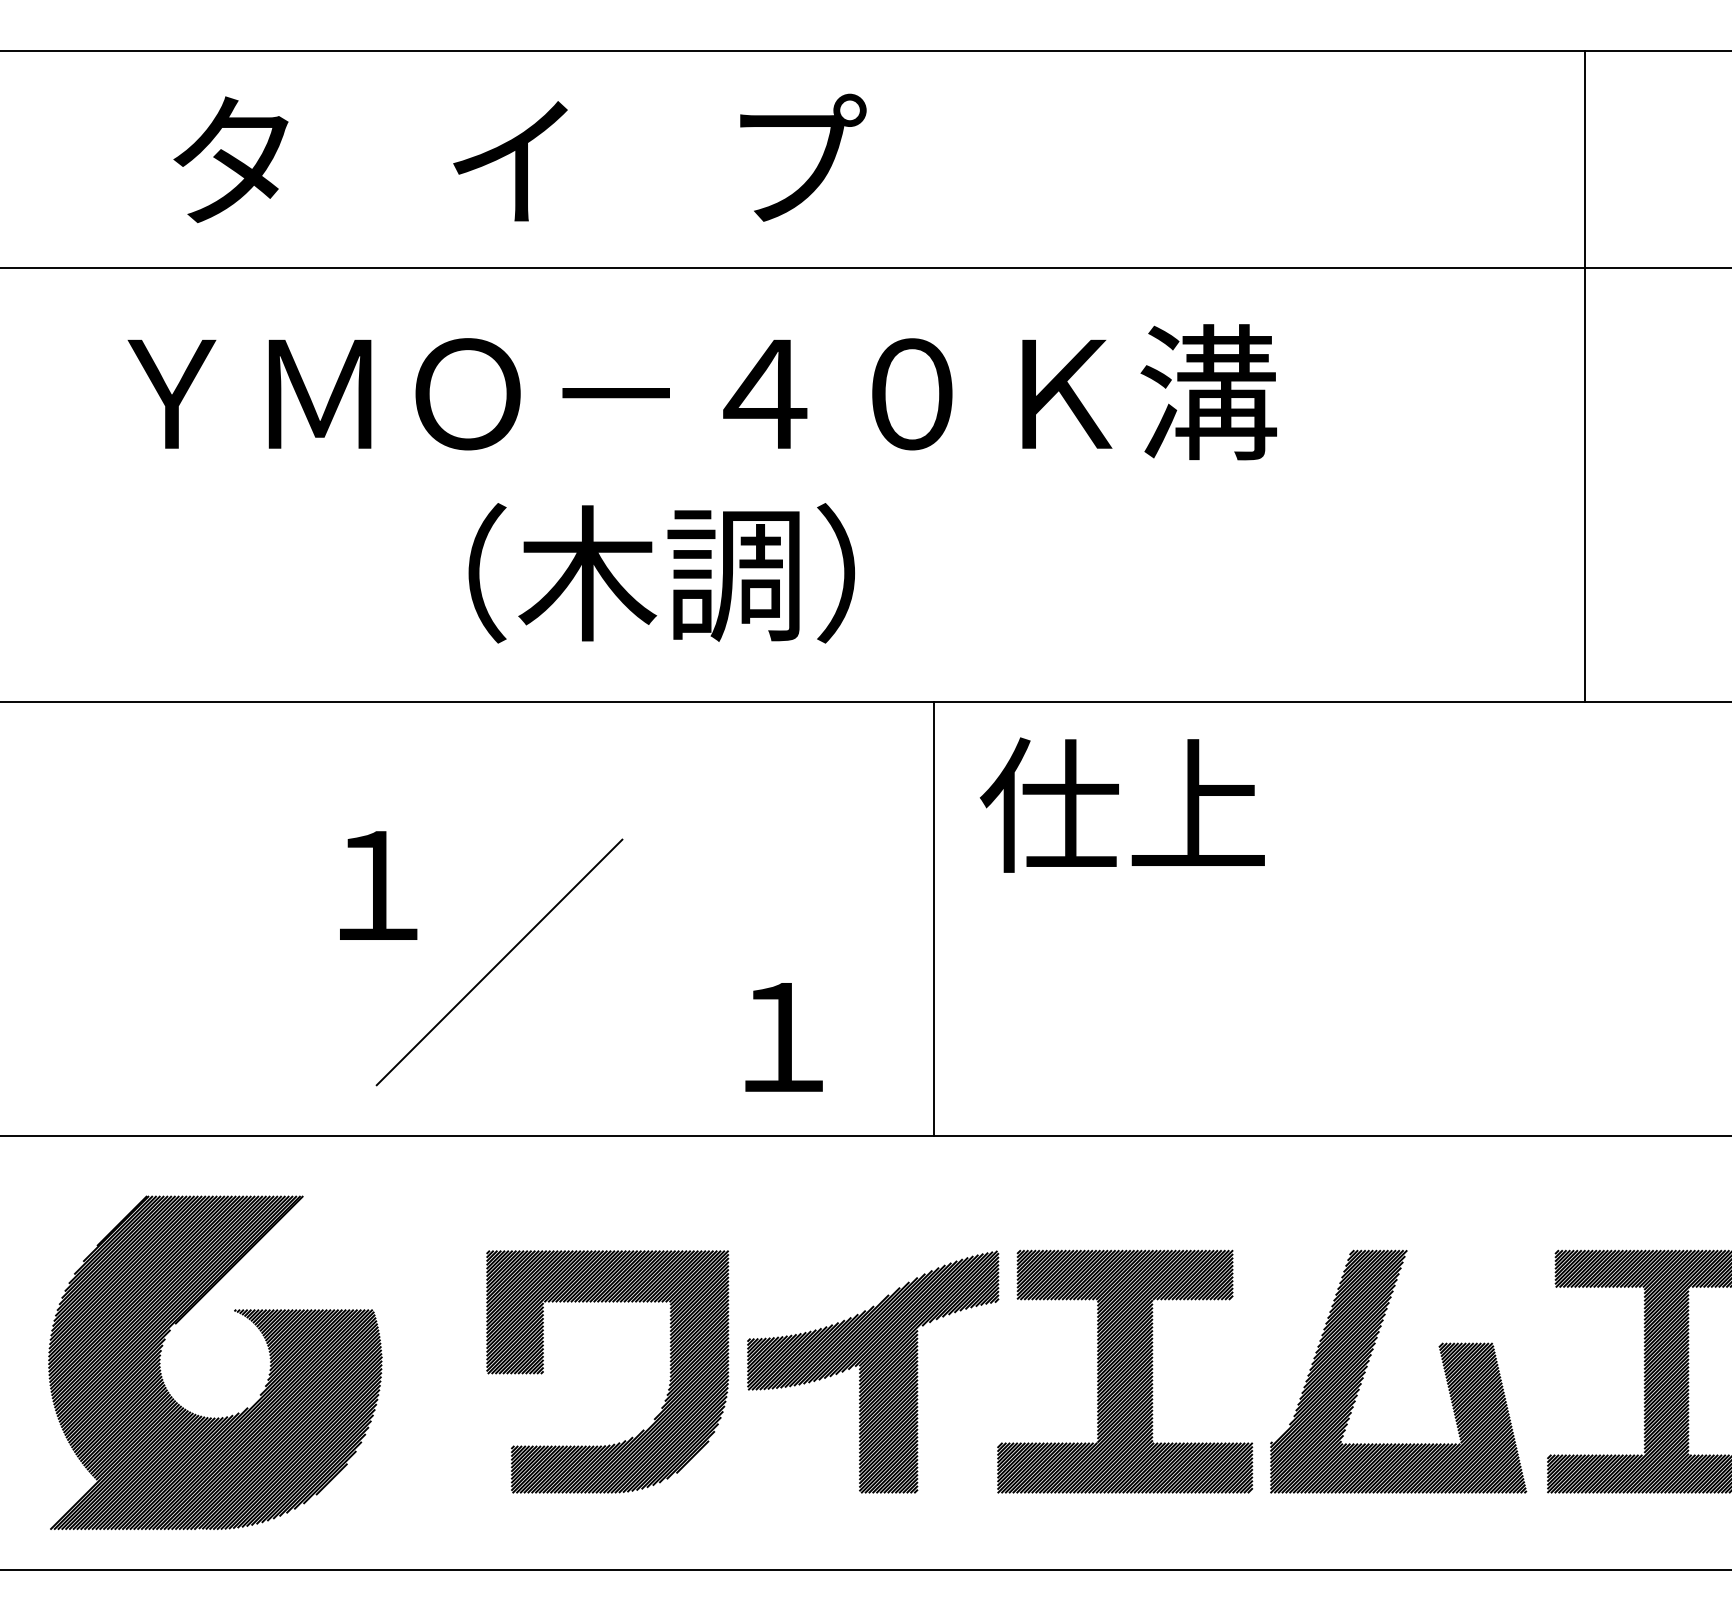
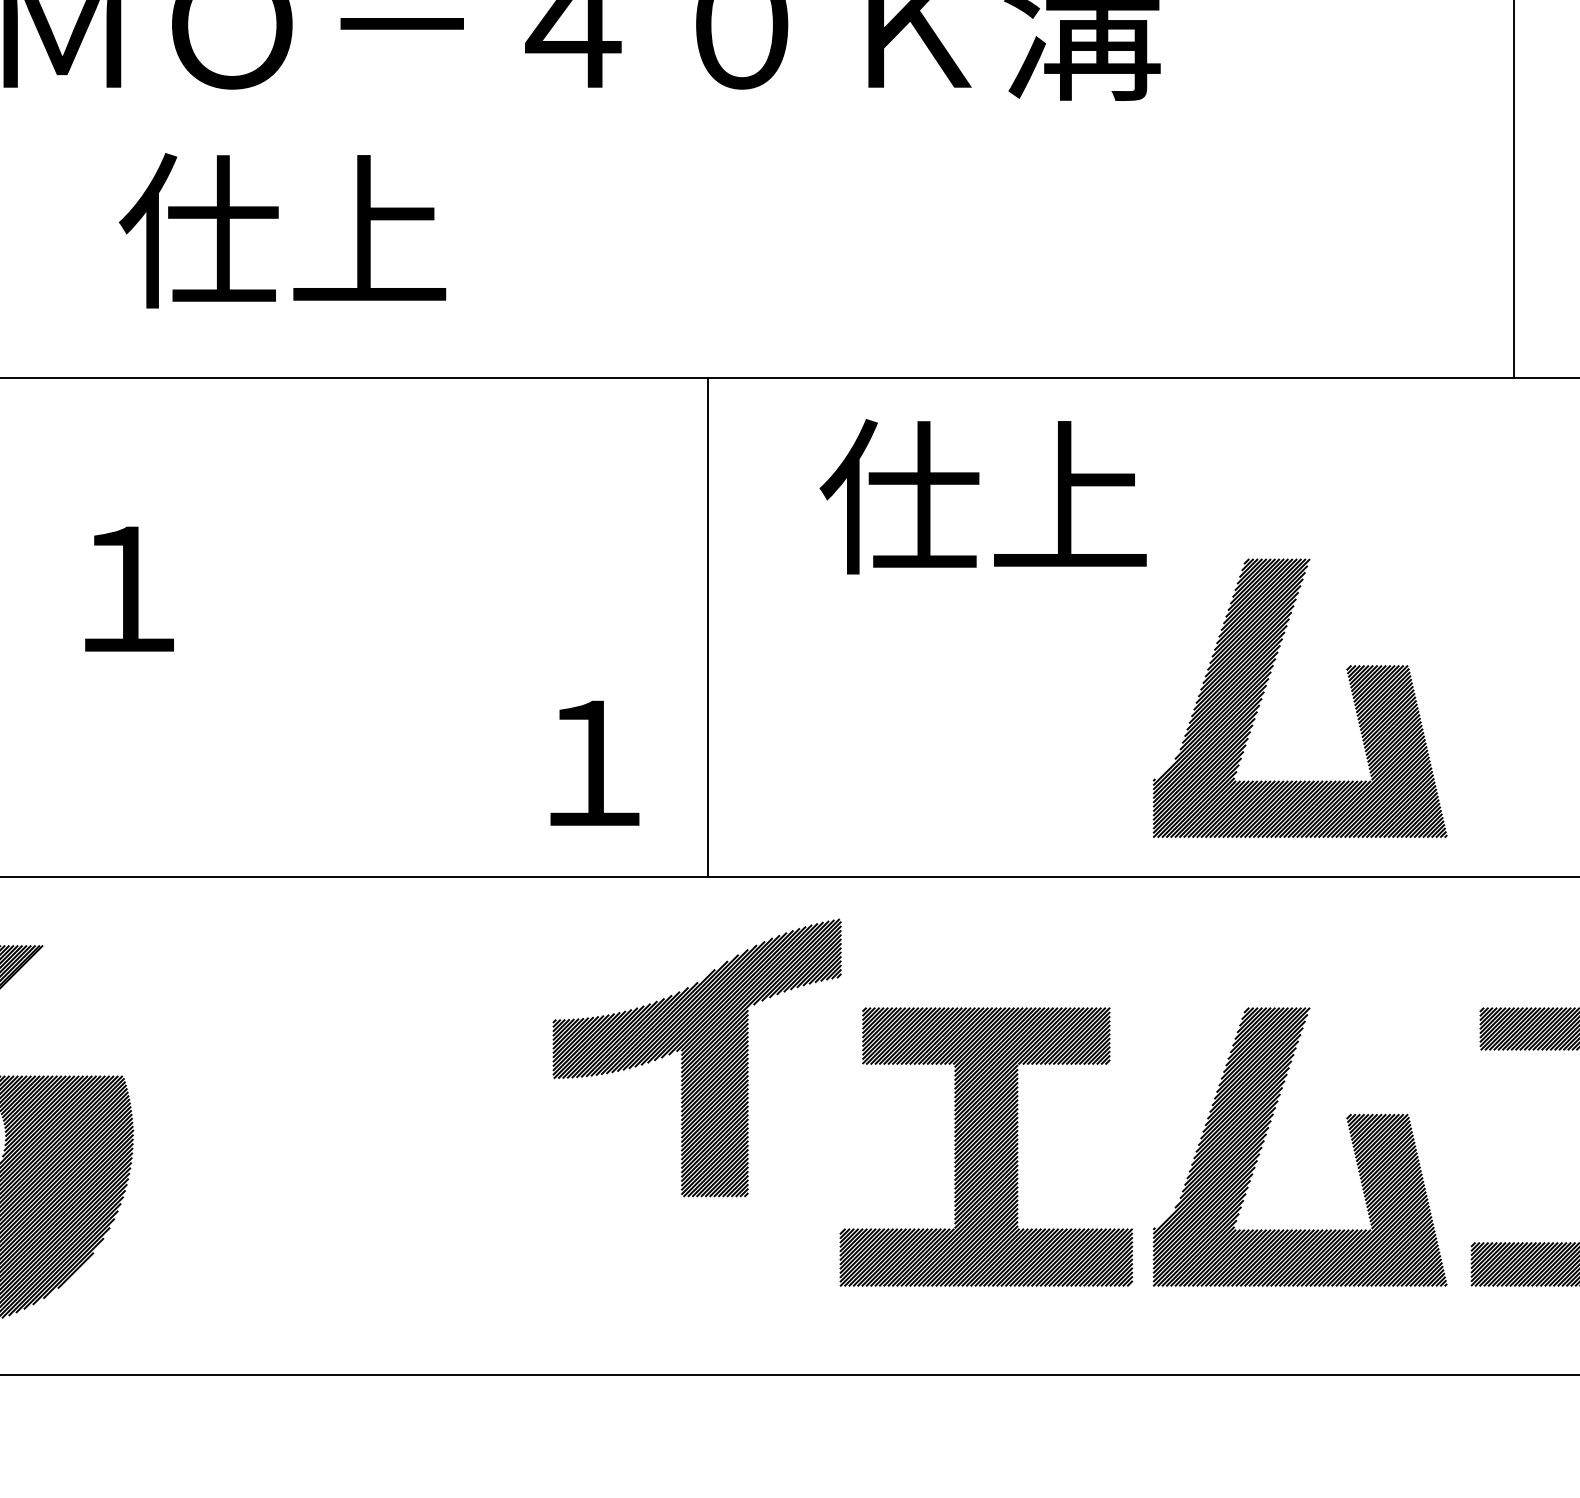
text: (612, 573) -> (397, 230), （木調） -> 仕上
line: (933, 918) -> (707, 626), moved
line: (499, 962) -> (268, 677), removed
part: (1369, 970) -> (1266, 686), added
part: (873, 1371) -> (697, 1057), moved
part: (669, 1372) -> (463, 1147), removed

